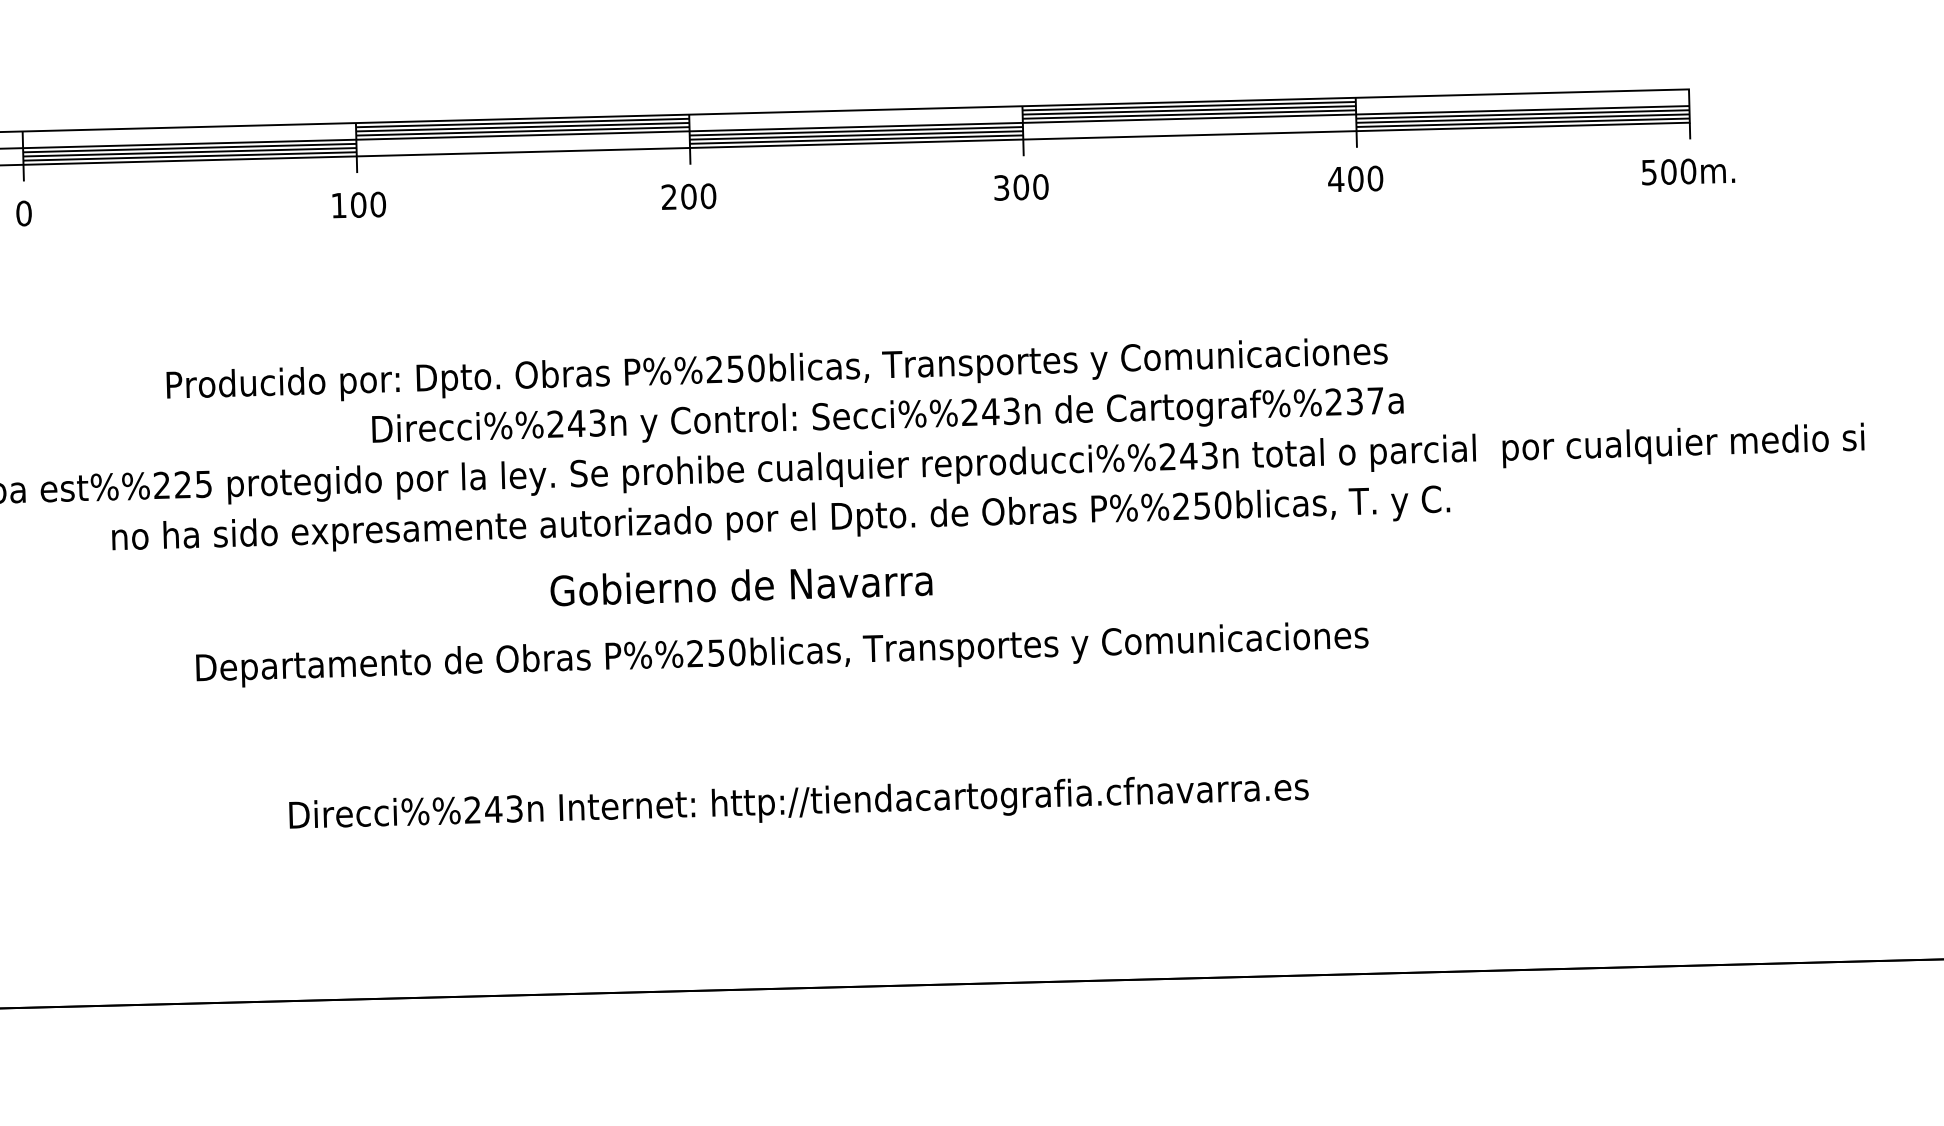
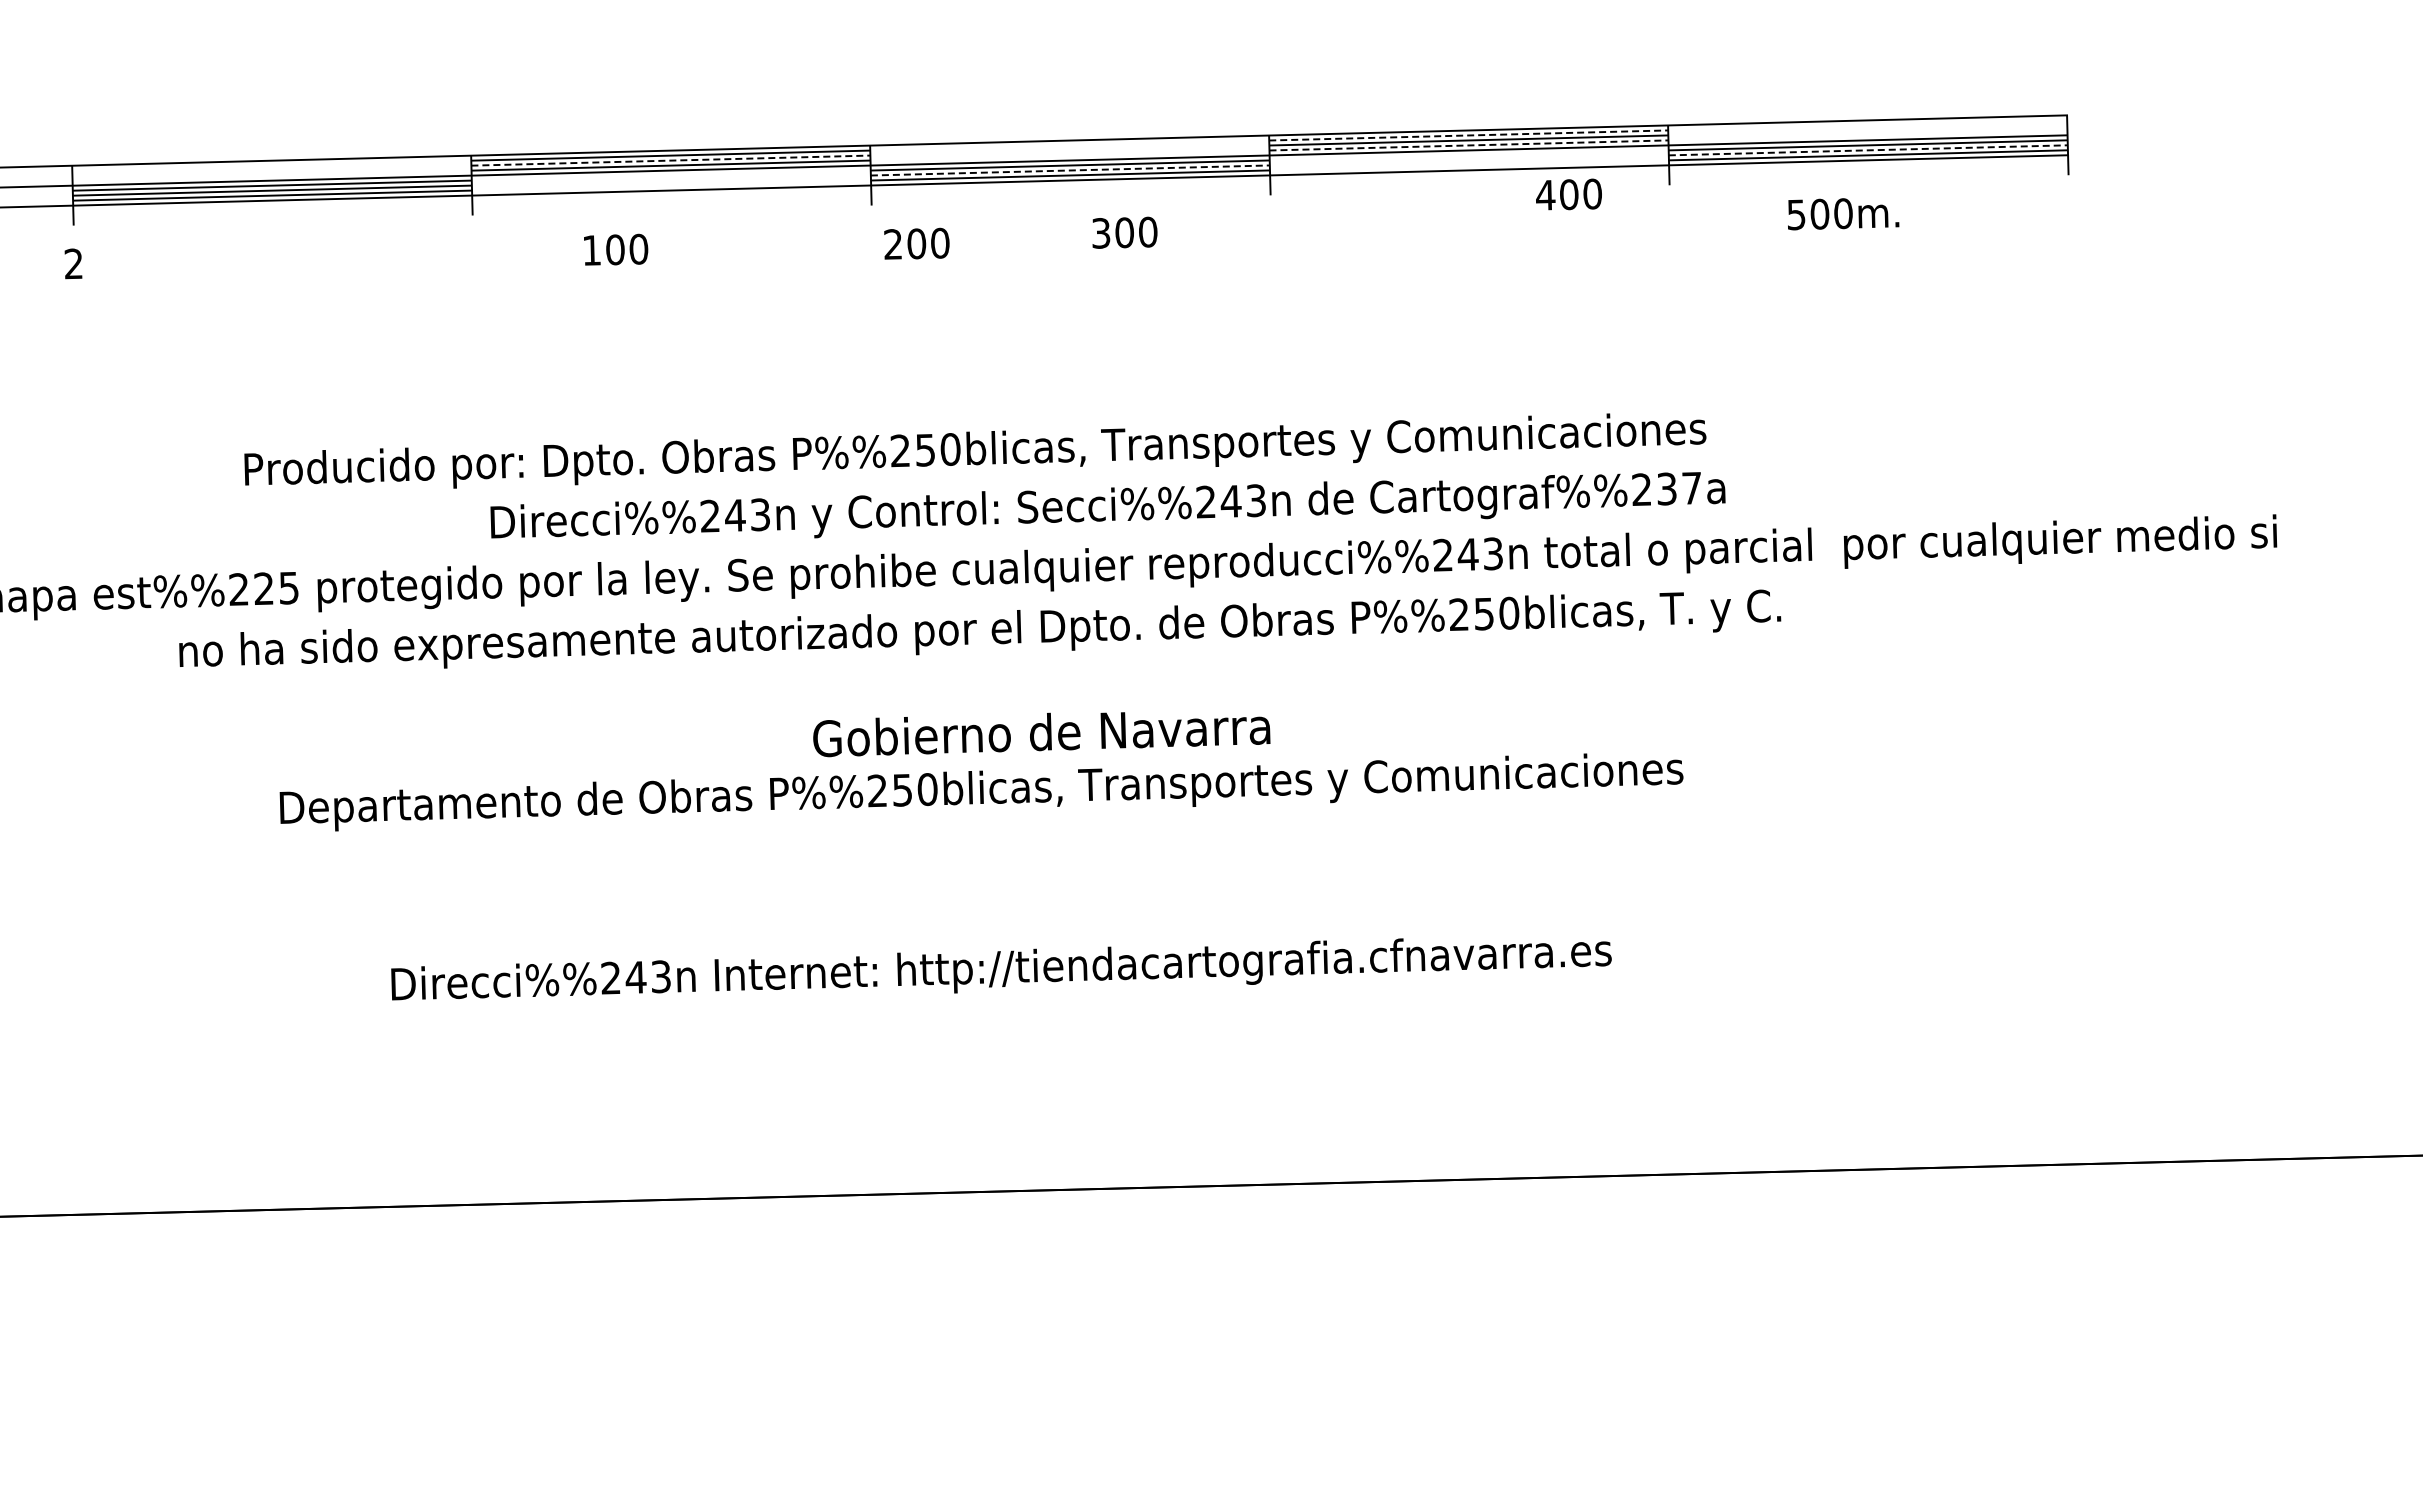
line: (1189, 106) -> (1468, 135), solid -> dashed
line: (1189, 114) -> (1468, 145), solid -> dashed
line: (1523, 118) -> (1868, 150), solid -> dashed
line: (522, 127) -> (670, 160), solid -> dashed
line: (856, 135) -> (1070, 170), solid -> dashed
text: (1688, 172) -> (1843, 214), moved
text: (1355, 178) -> (1568, 194), moved
text: (1021, 187) -> (1124, 232), moved
text: (688, 196) -> (916, 243), moved
text: (359, 204) -> (616, 249), moved
text: (23, 213) -> (73, 263), 0 -> 2
text: (741, 587) -> (1041, 734), moved

